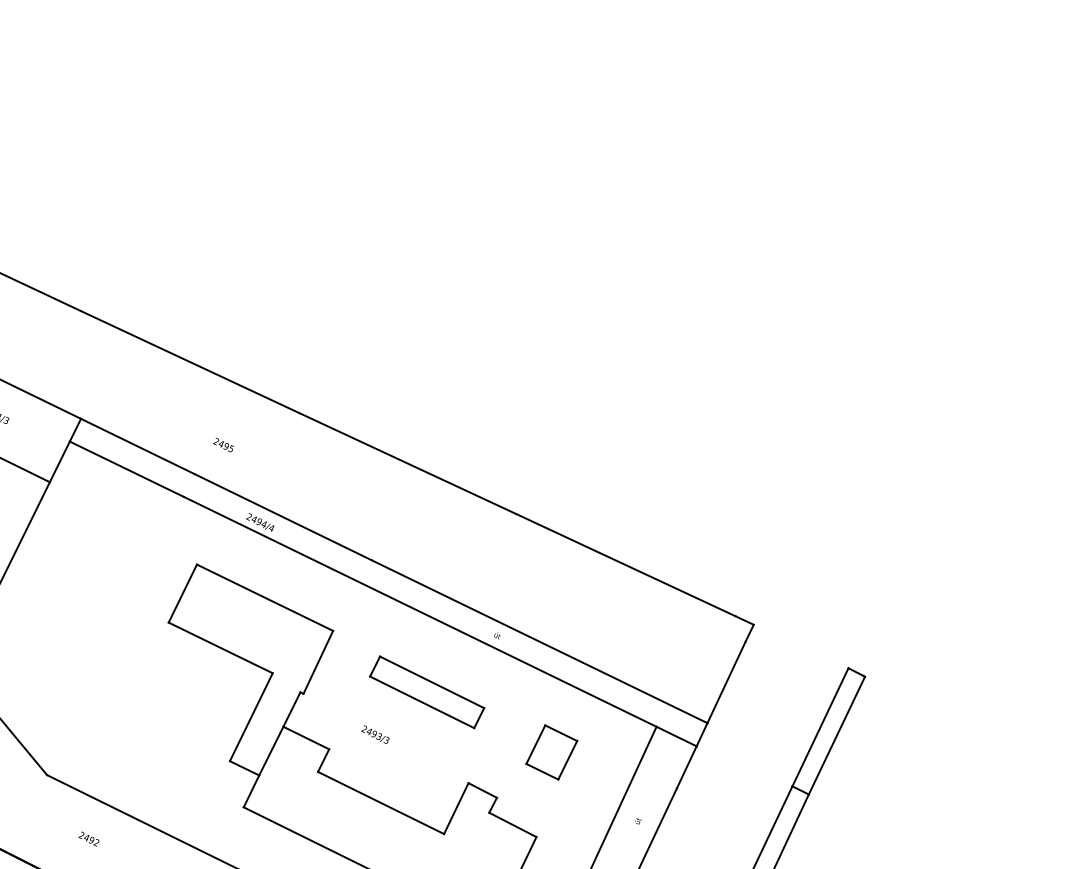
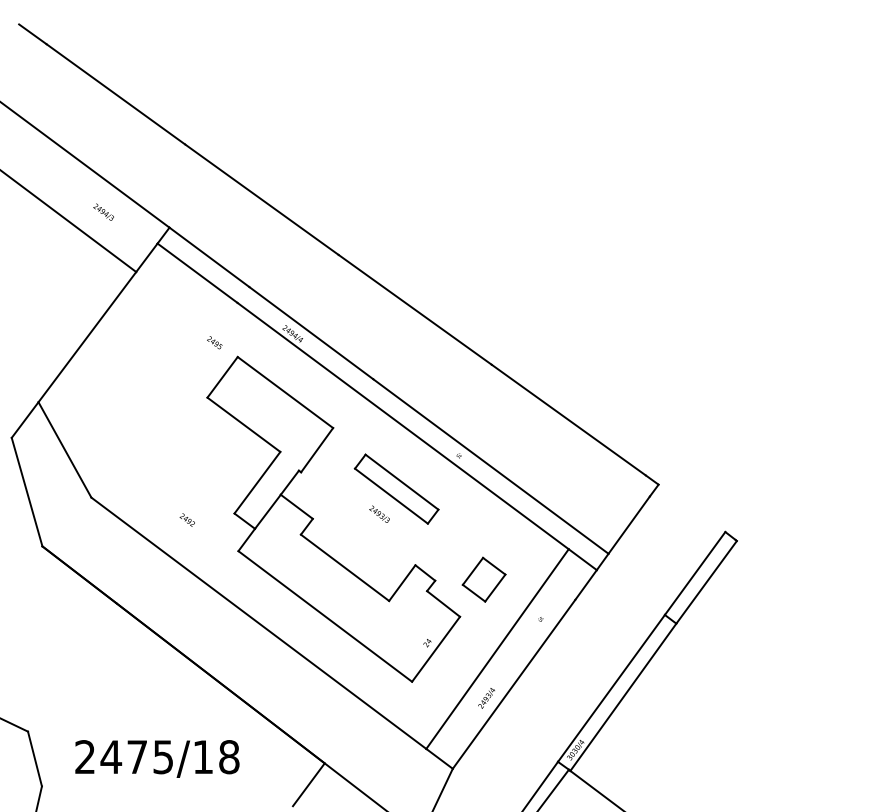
text: (223, 444) -> (214, 342), moved
text: (375, 733) -> (379, 513), moved
part: (550, 752) -> (483, 579), moved
text: (87, 838) -> (186, 519), moved

